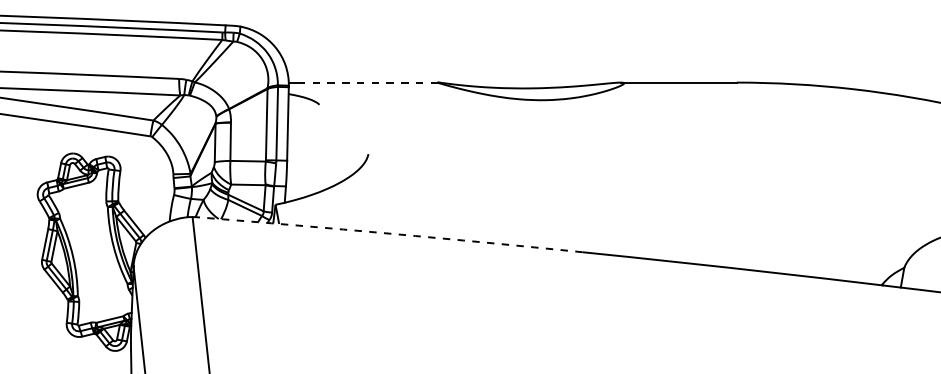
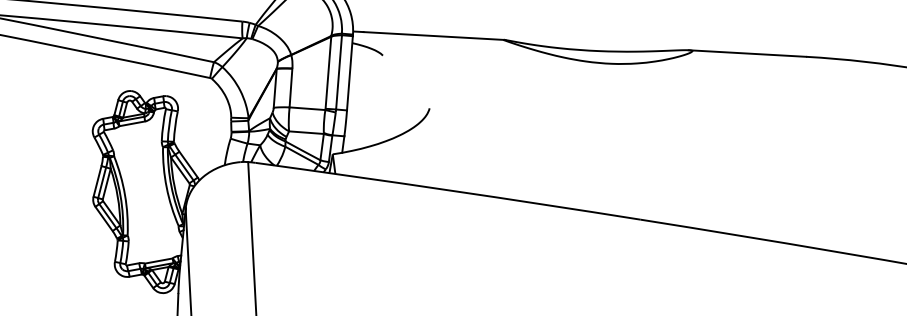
line: (368, 82) -> (433, 35), dashed -> solid
arc: (391, 233) -> (448, 189), dashed -> solid

